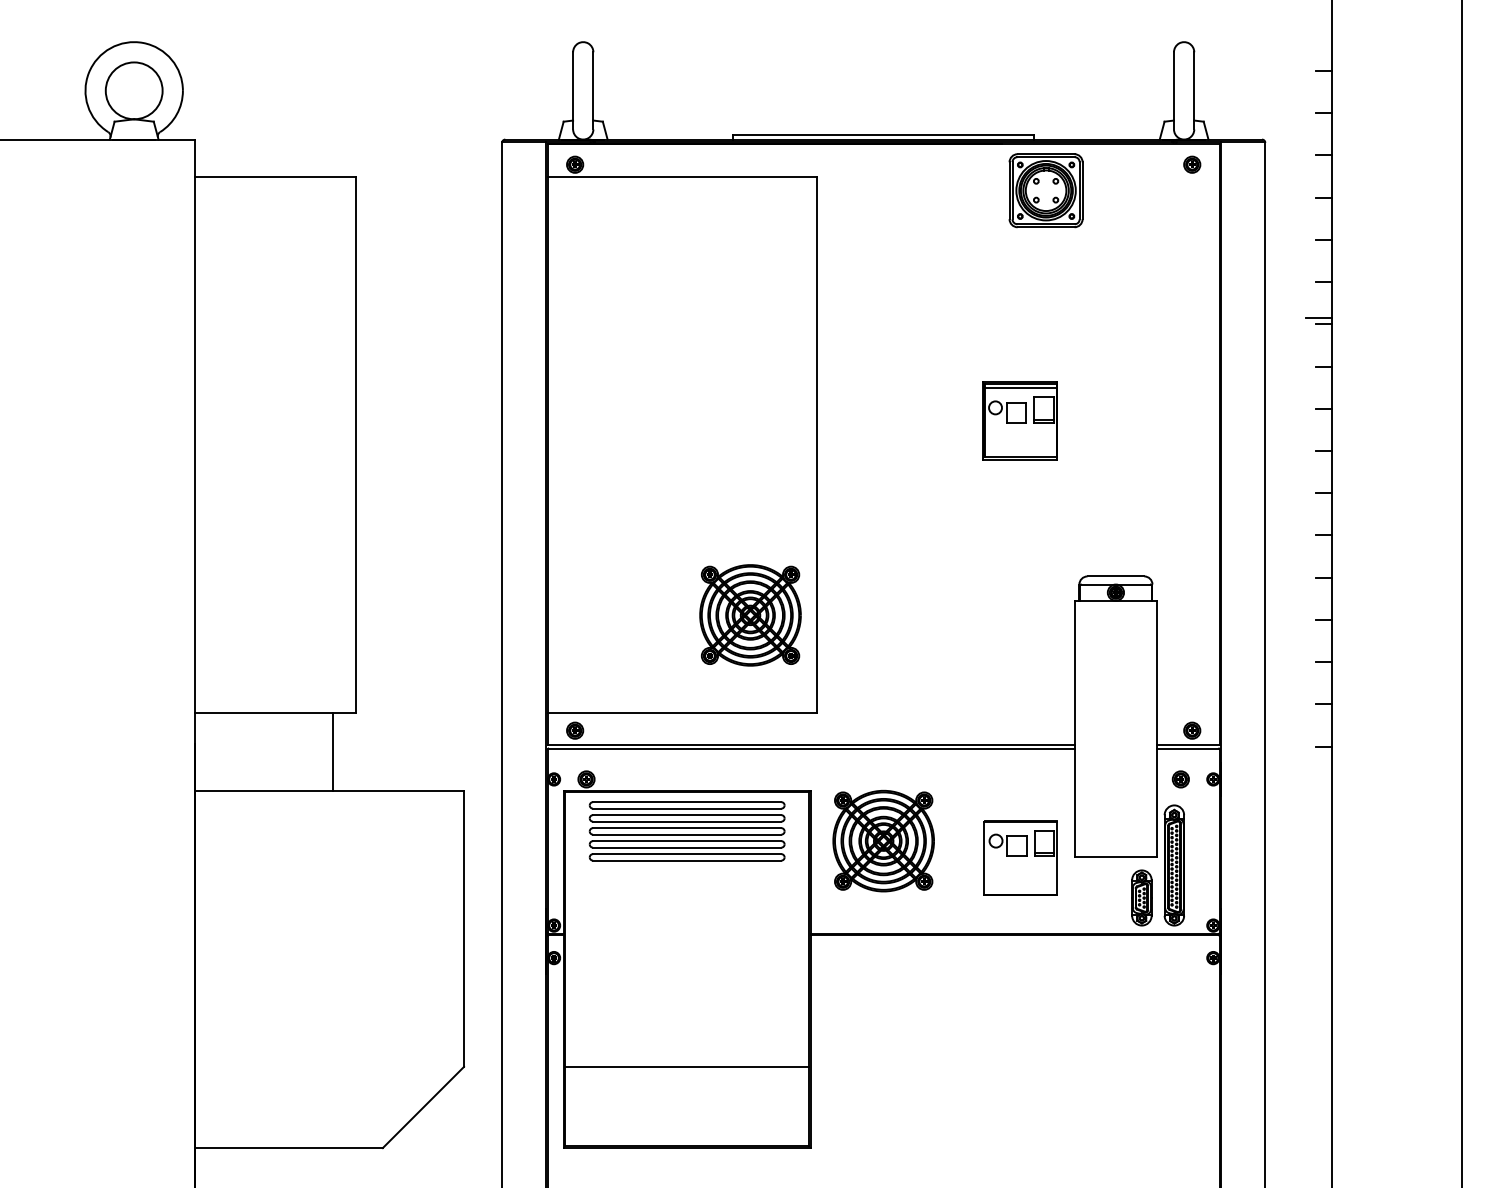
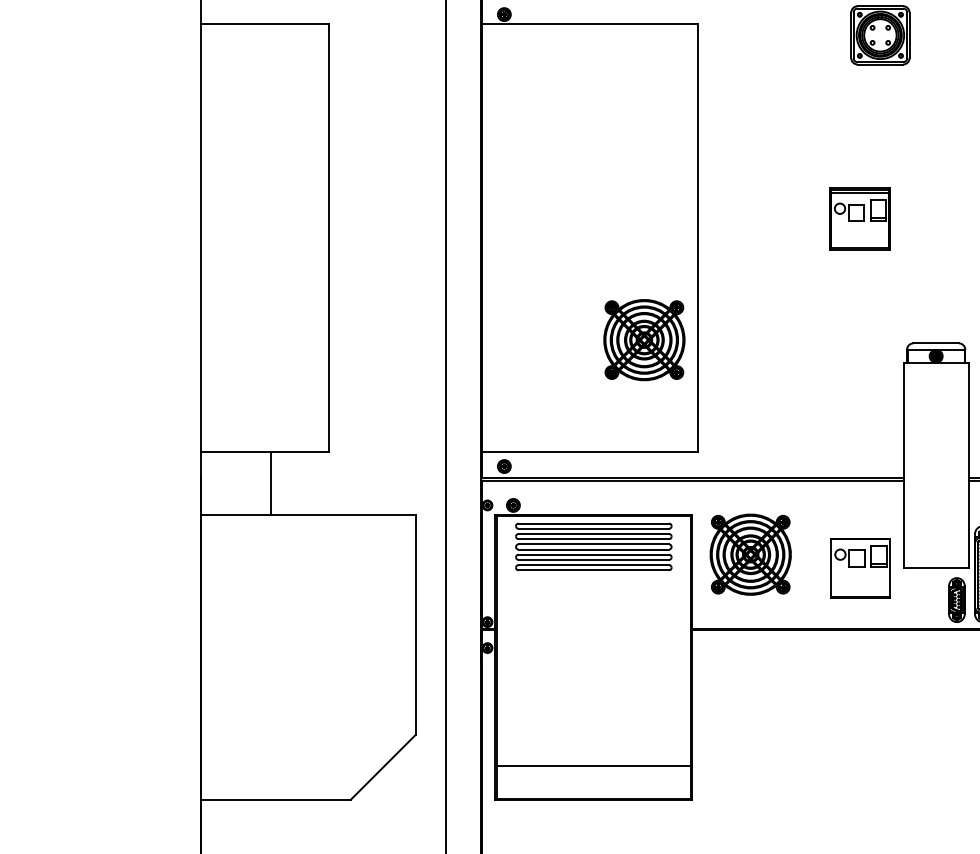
part: (750, 615) -> (644, 340), moved
line: (333, 751) -> (271, 483), moved
line: (686, 1066) -> (593, 765), moved

